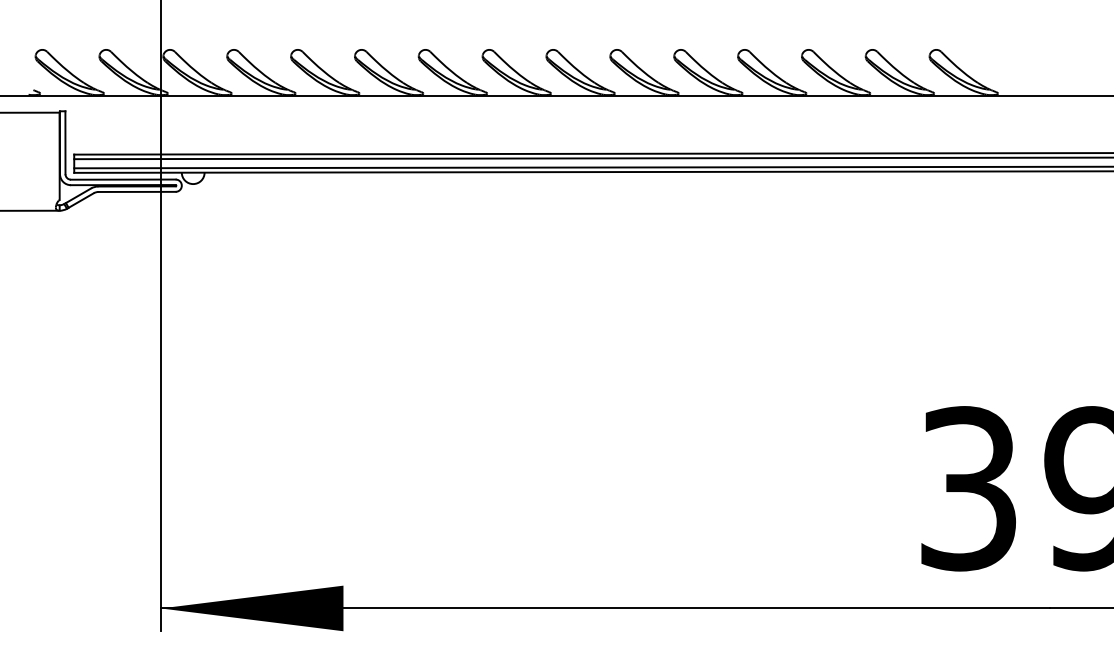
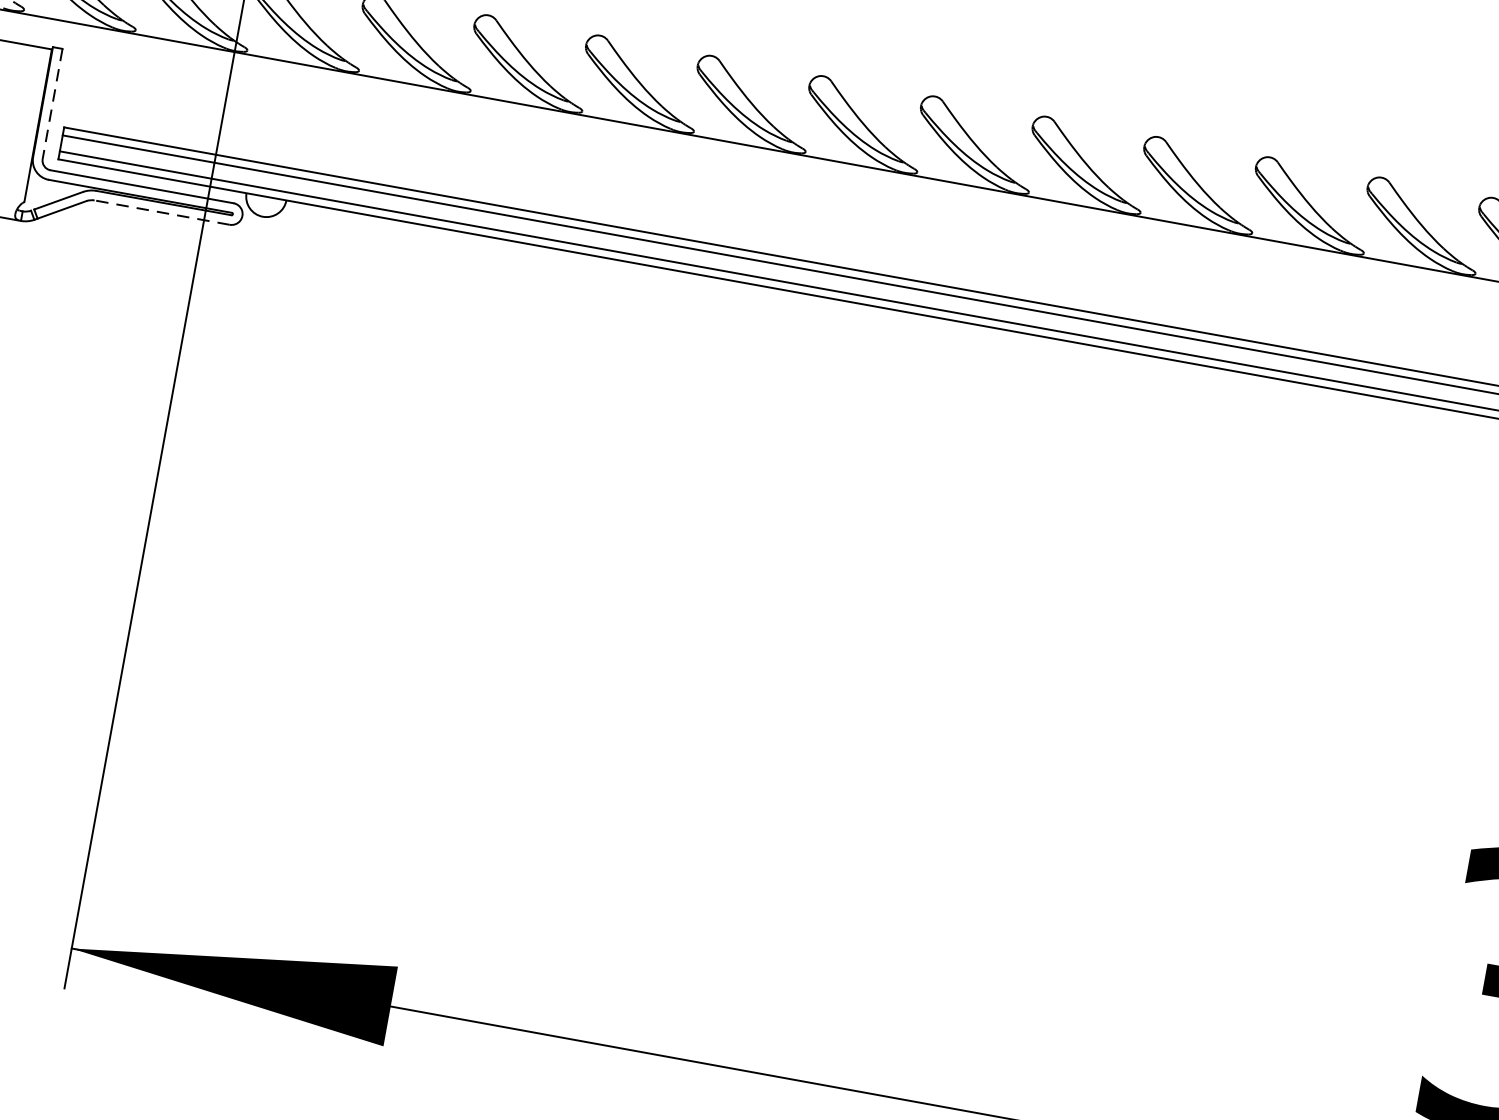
line: (65, 143) -> (52, 105), solid -> dashed
line: (137, 191) -> (163, 212), solid -> dashed

